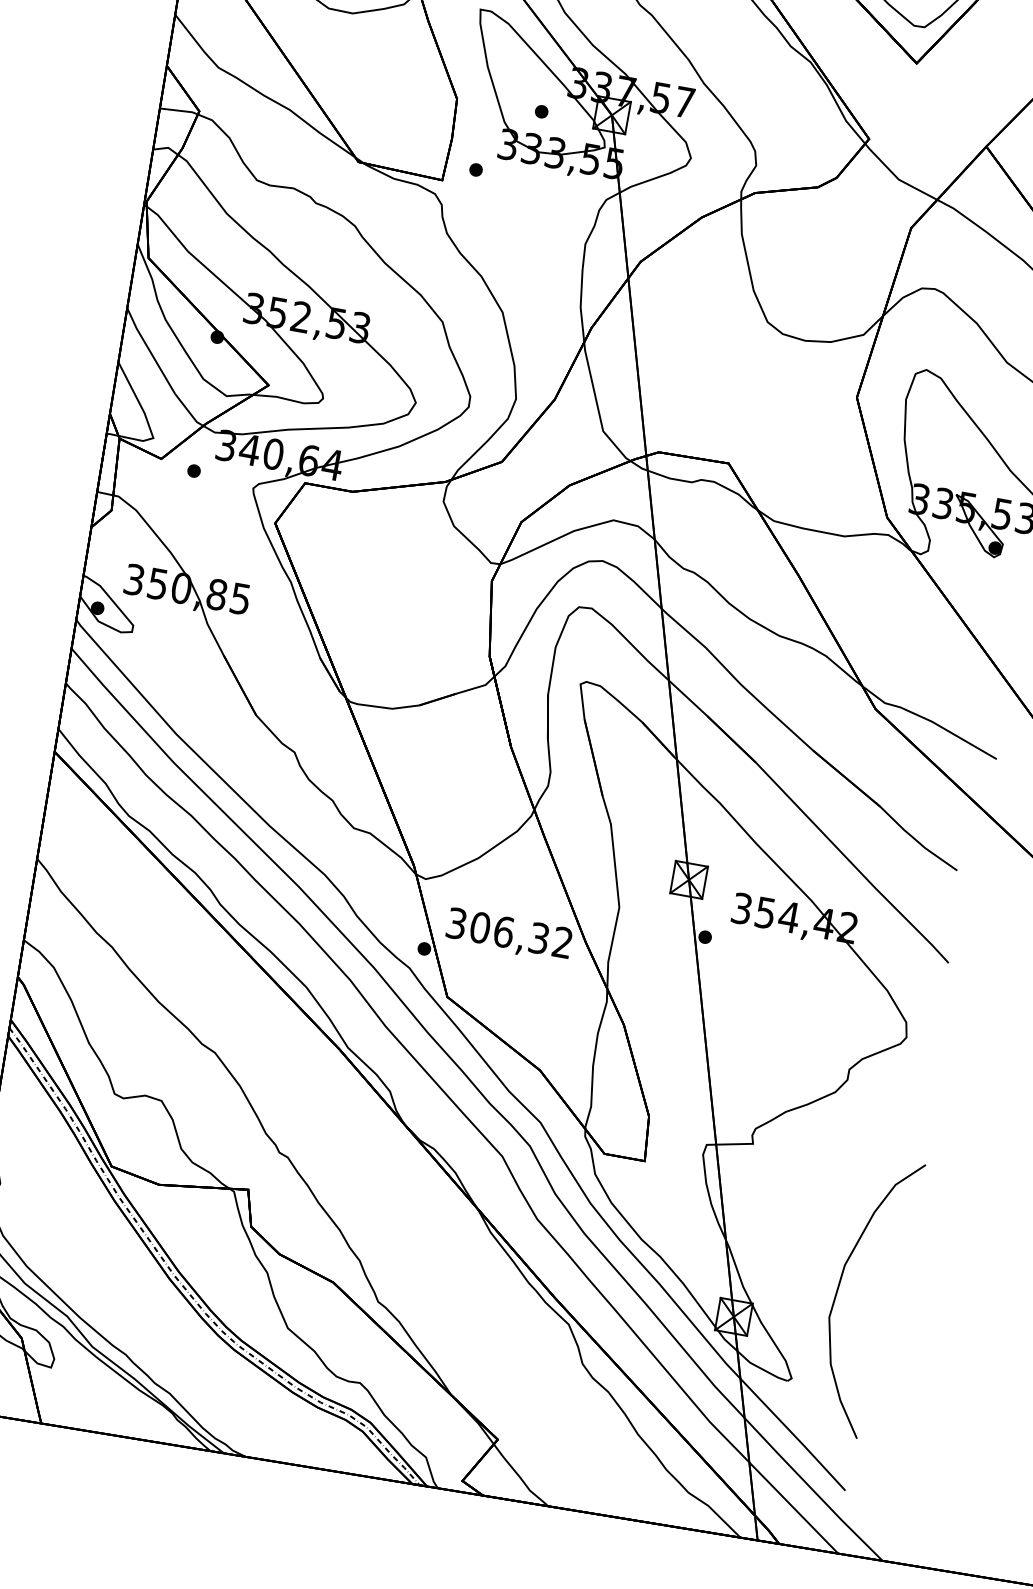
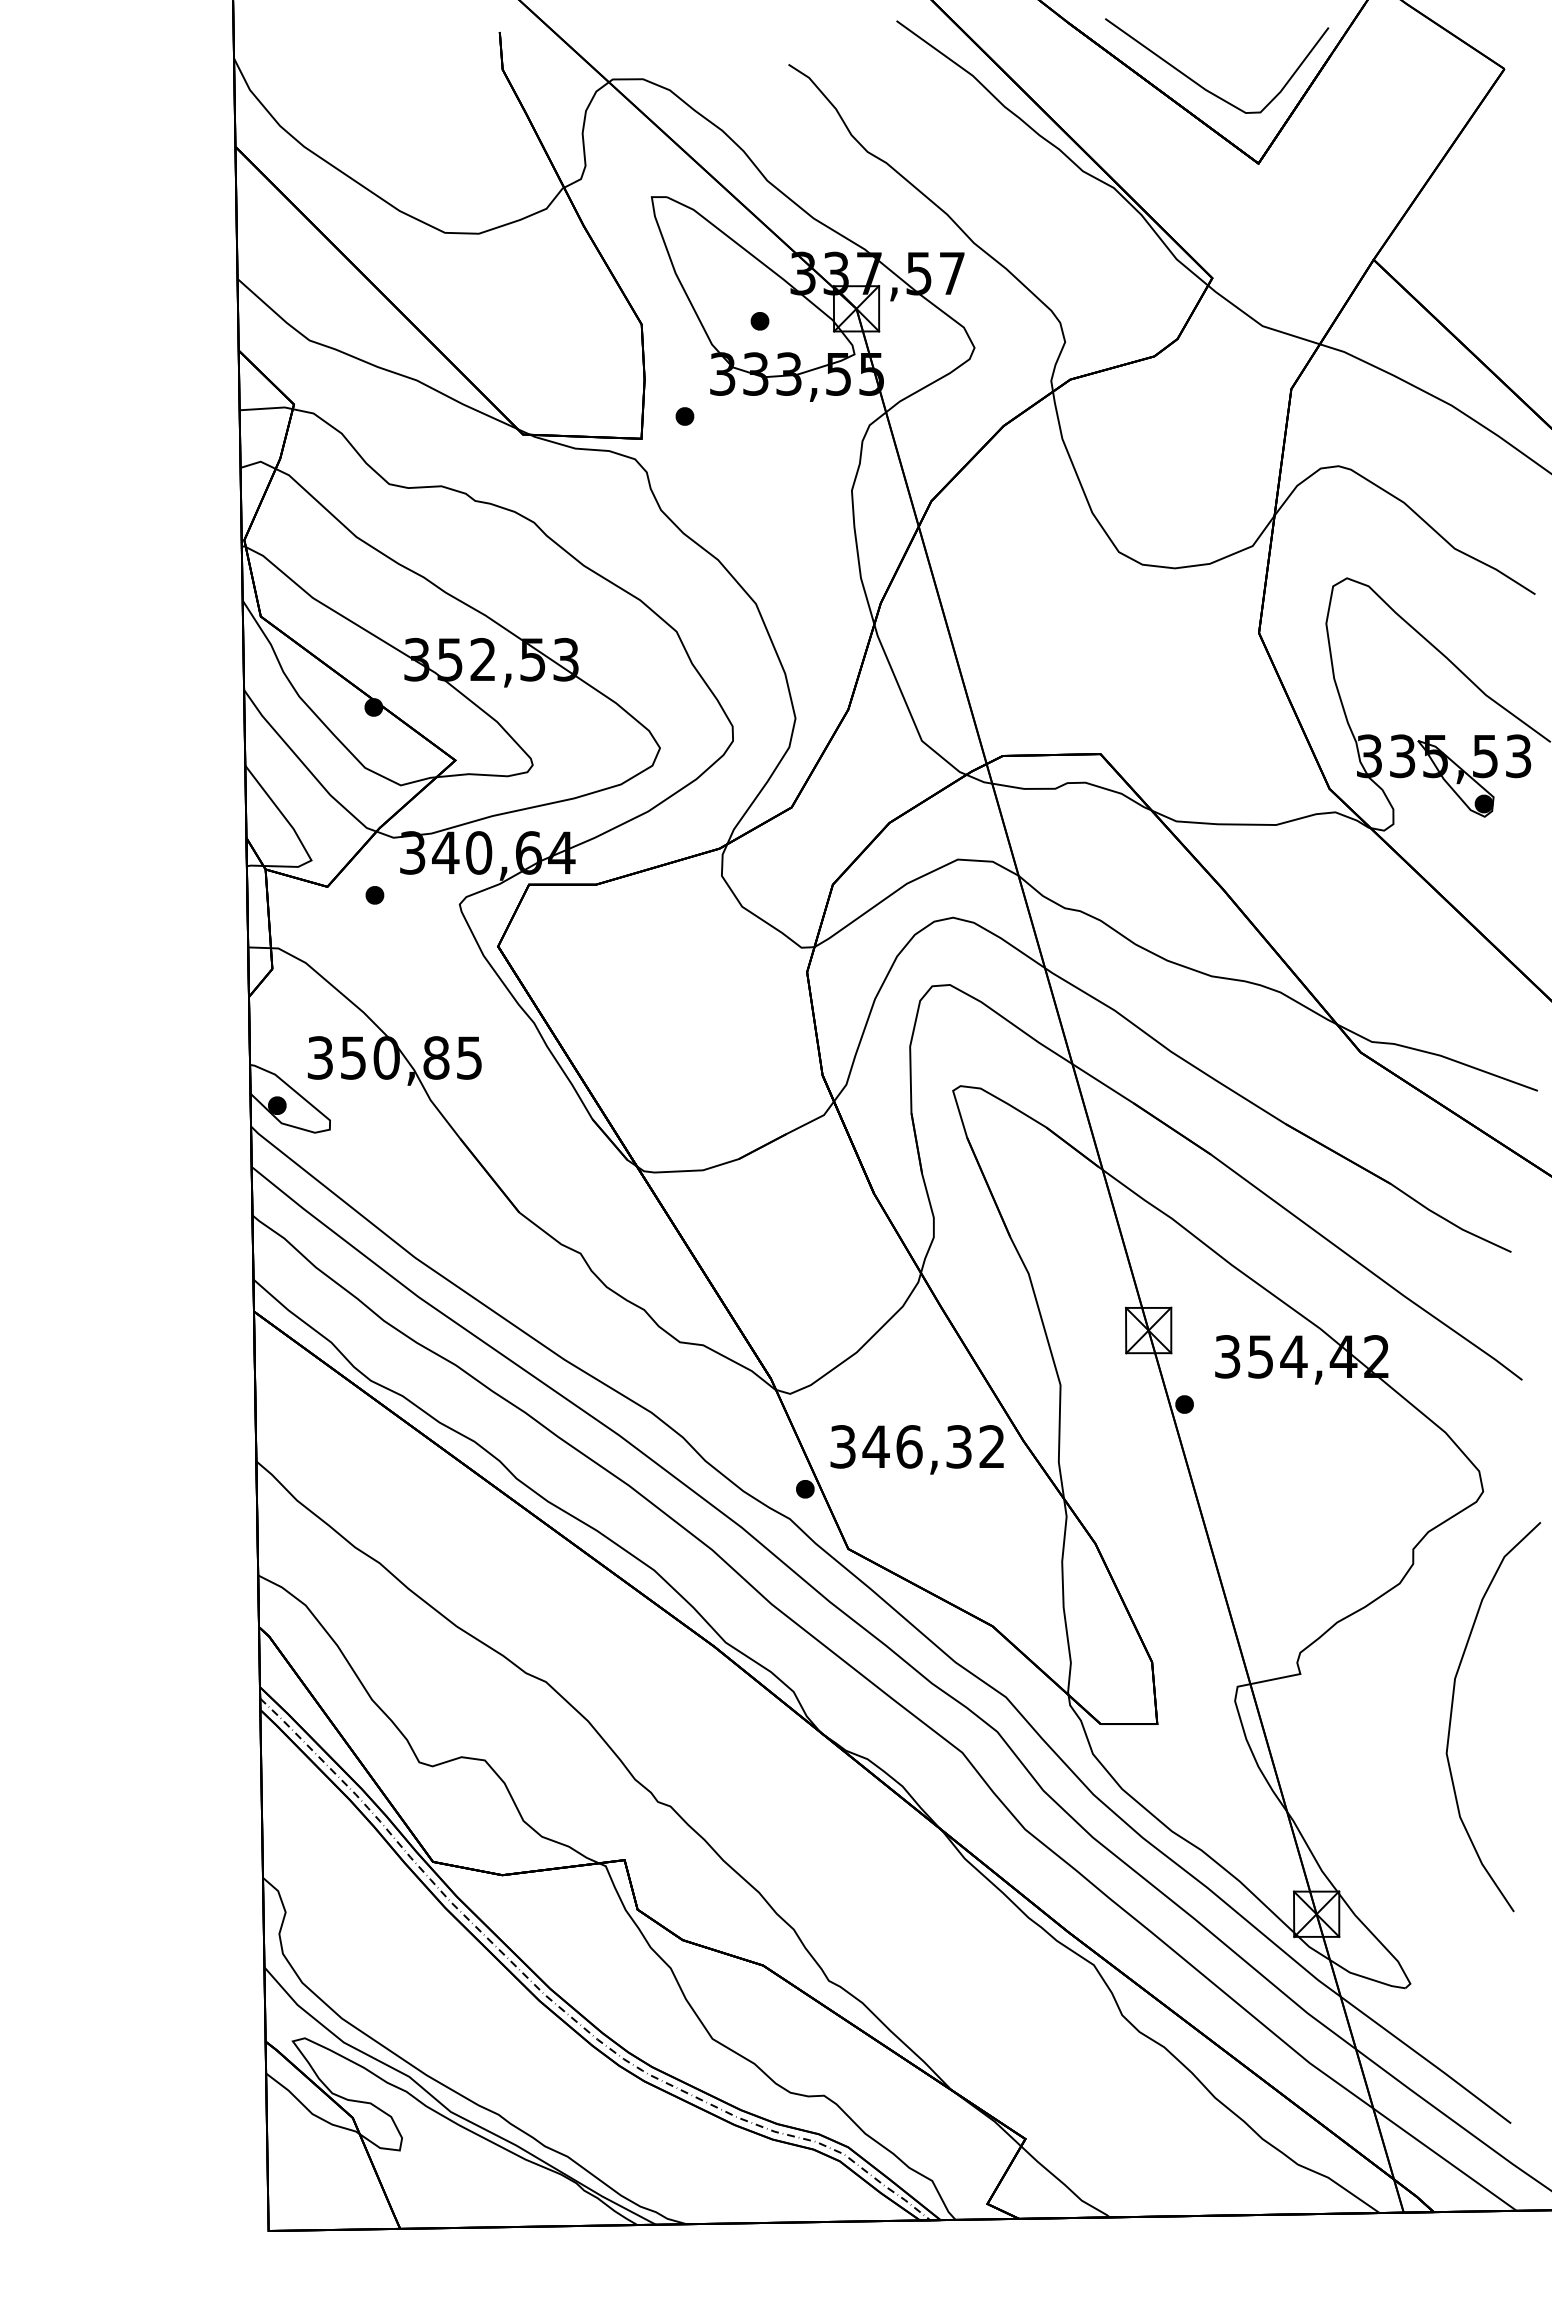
text: (479, 927) -> (875, 1446), 306,32 -> 346,32
curve: (838, 1289) -> (1452, 1713), moved

